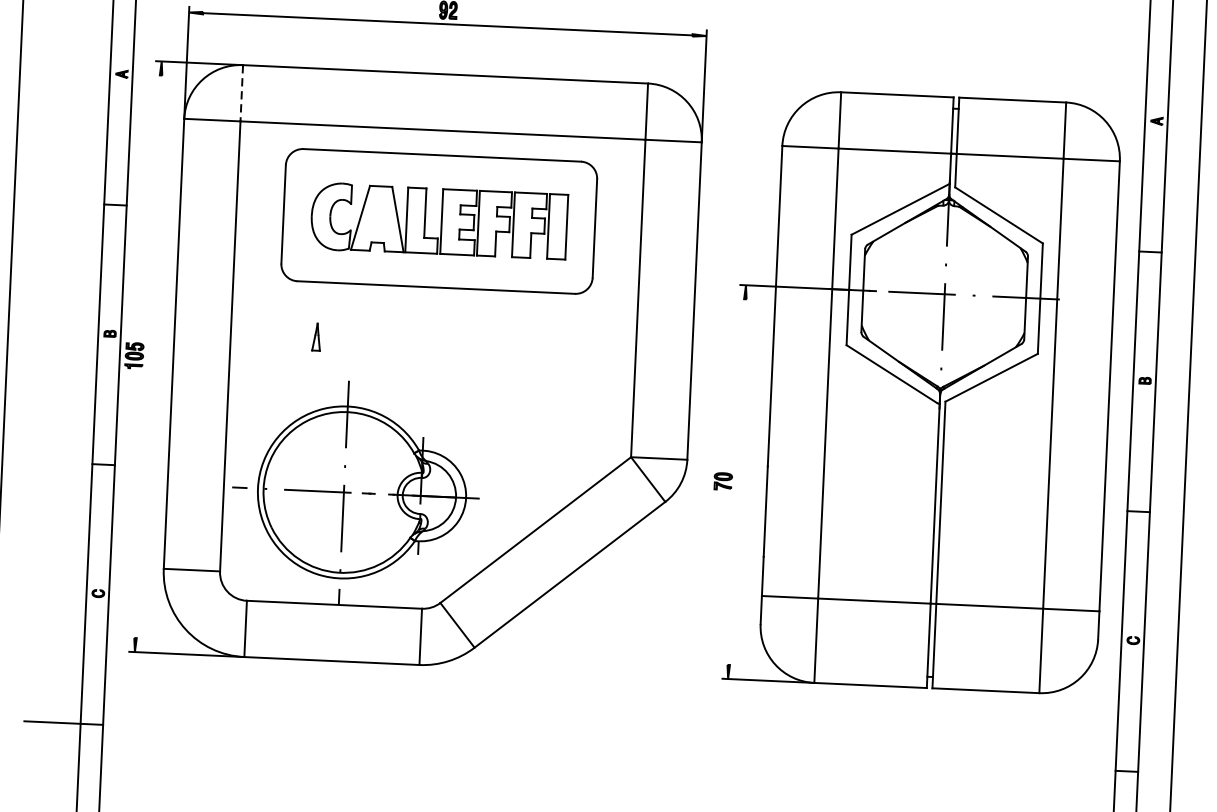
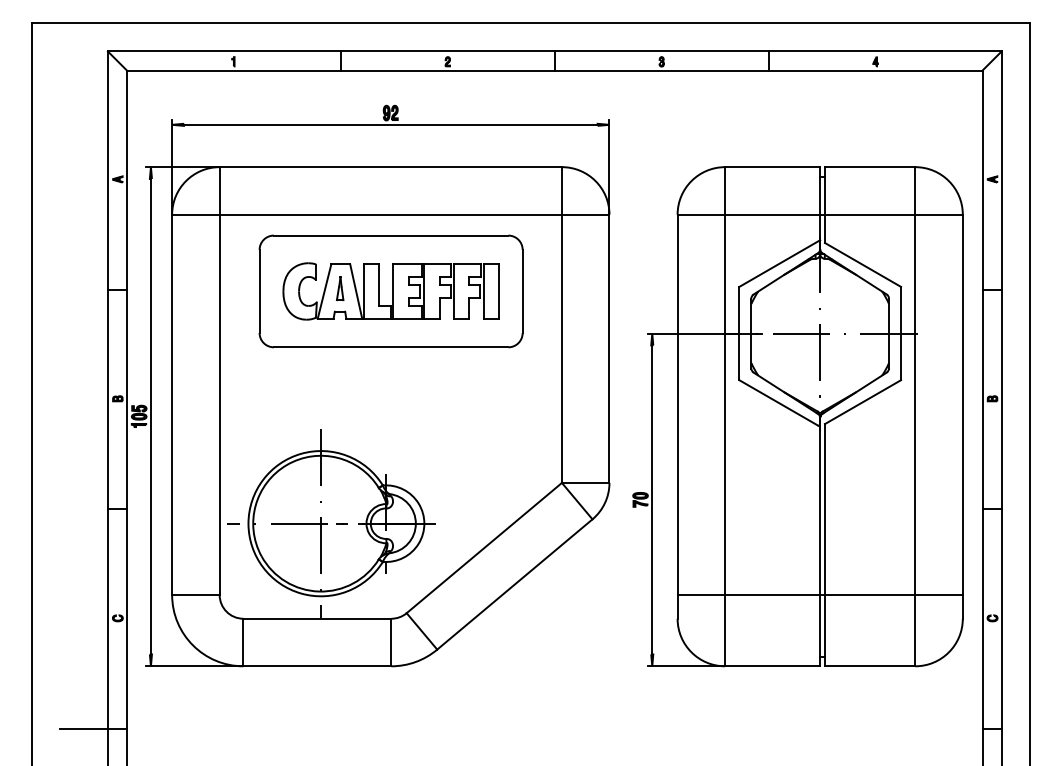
line: (241, 92) -> (219, 190), dashed -> solid
part: (317, 336) -> (340, 288), moved
line: (147, 356) -> (150, 416), added
line: (737, 481) -> (652, 499), added

